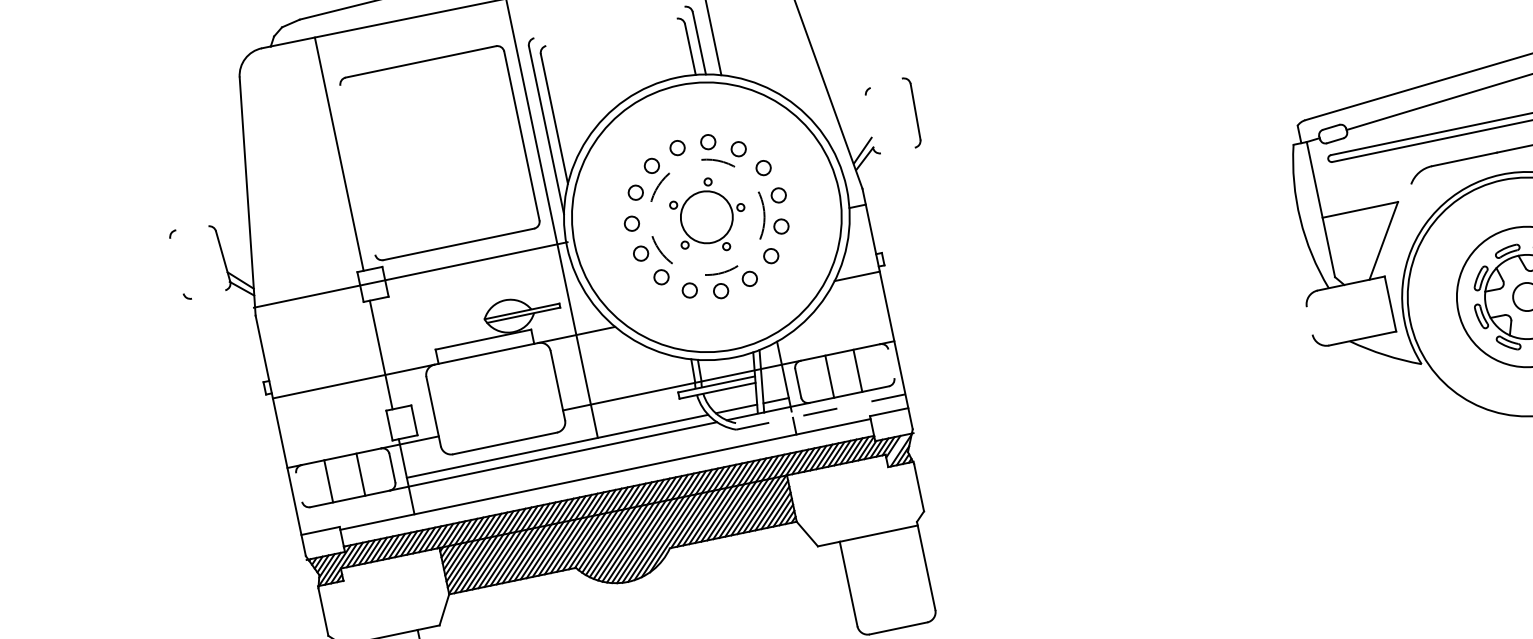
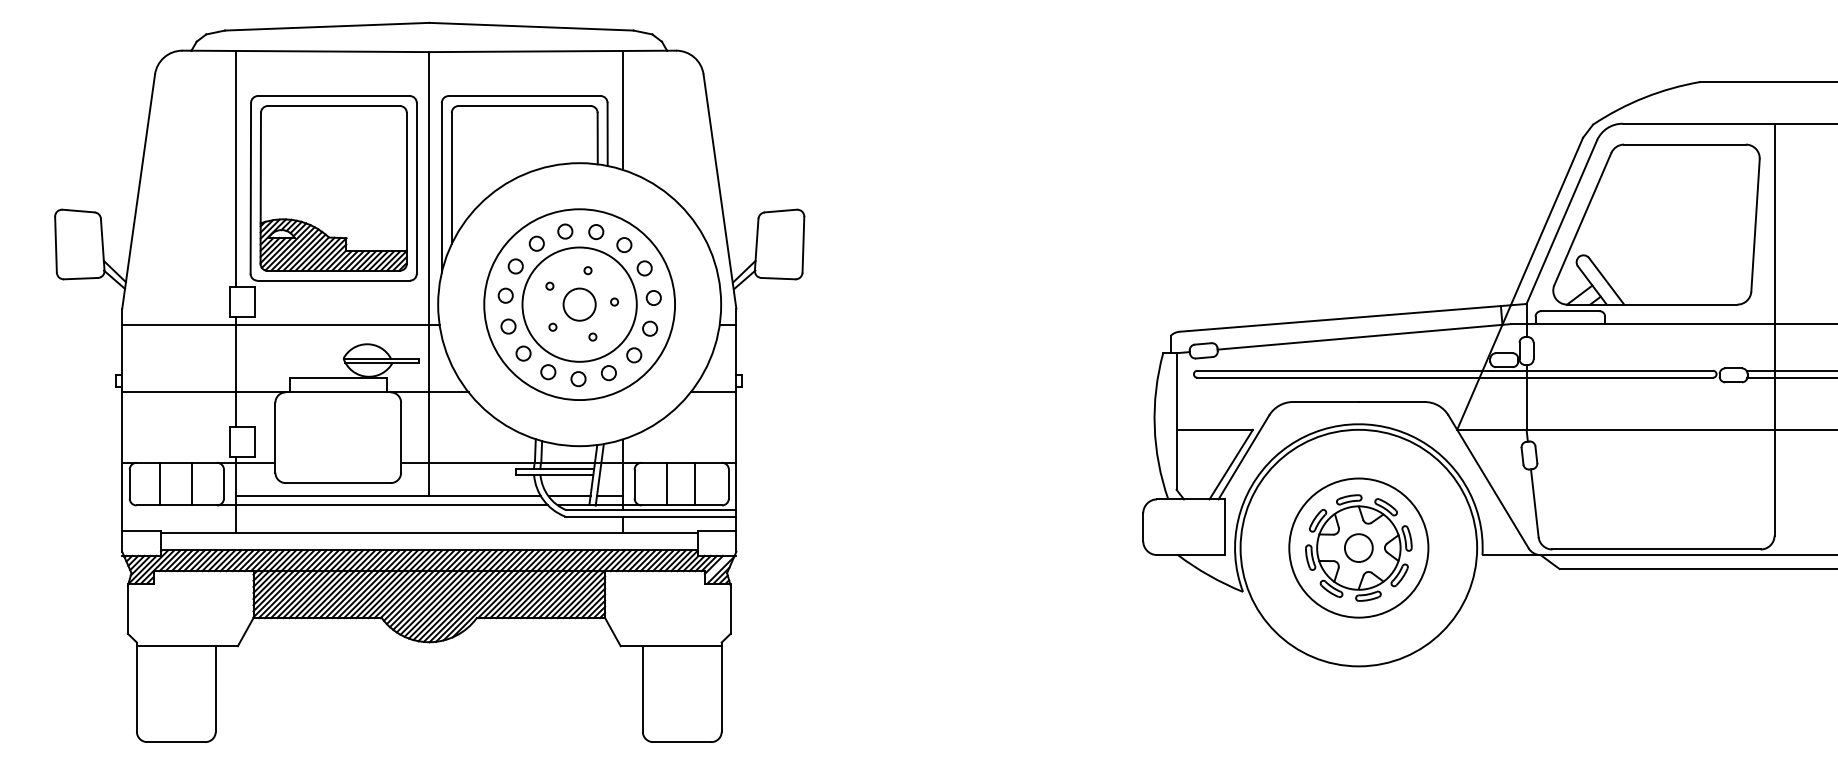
line: (609, 22) -> (524, 96), added
line: (611, 32) -> (524, 106), added
line: (885, 82) -> (780, 210), added
line: (869, 121) -> (756, 244), added
line: (897, 150) -> (778, 278), added
part: (439, 153) -> (333, 188), added
line: (357, 169) -> (250, 187), added
circle: (706, 217) -> (579, 304), dashed -> solid
circle: (706, 217) -> (579, 304), size x0.62
circle: (706, 217) -> (579, 304), size x0.71
line: (192, 227) -> (78, 210), added
line: (1394, 231) -> (1243, 457), added
line: (176, 266) -> (55, 244), added
line: (410, 274) -> (280, 324), moved
line: (208, 294) -> (80, 278), added
line: (1310, 321) -> (1143, 527), added
line: (890, 363) -> (728, 483), added
line: (820, 405) -> (651, 510), added
line: (820, 412) -> (650, 516), dashed -> solid
line: (298, 486) -> (129, 483), added

